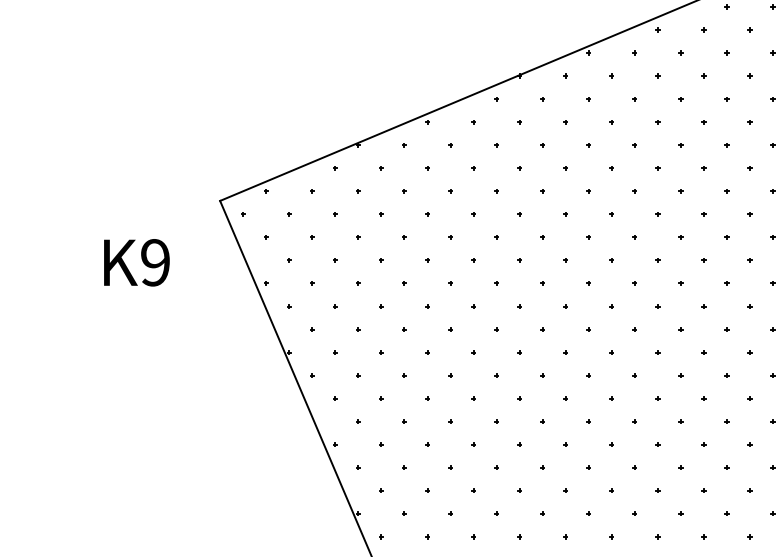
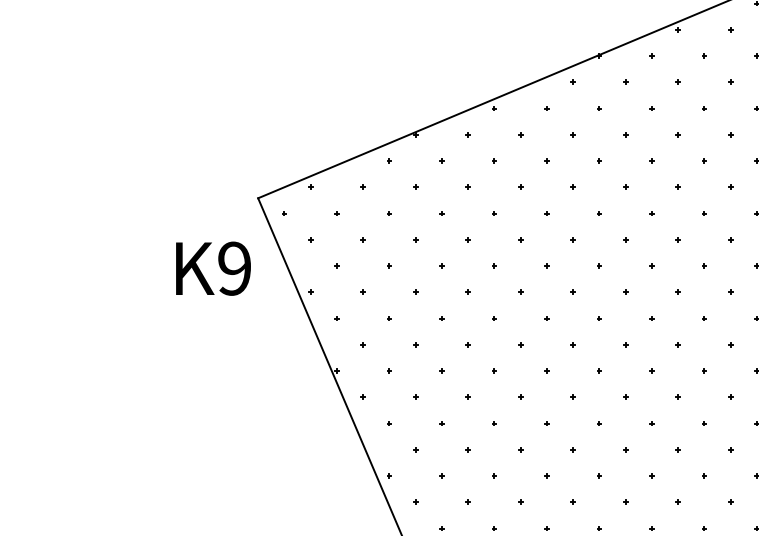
text: (136, 262) -> (213, 268), moved

